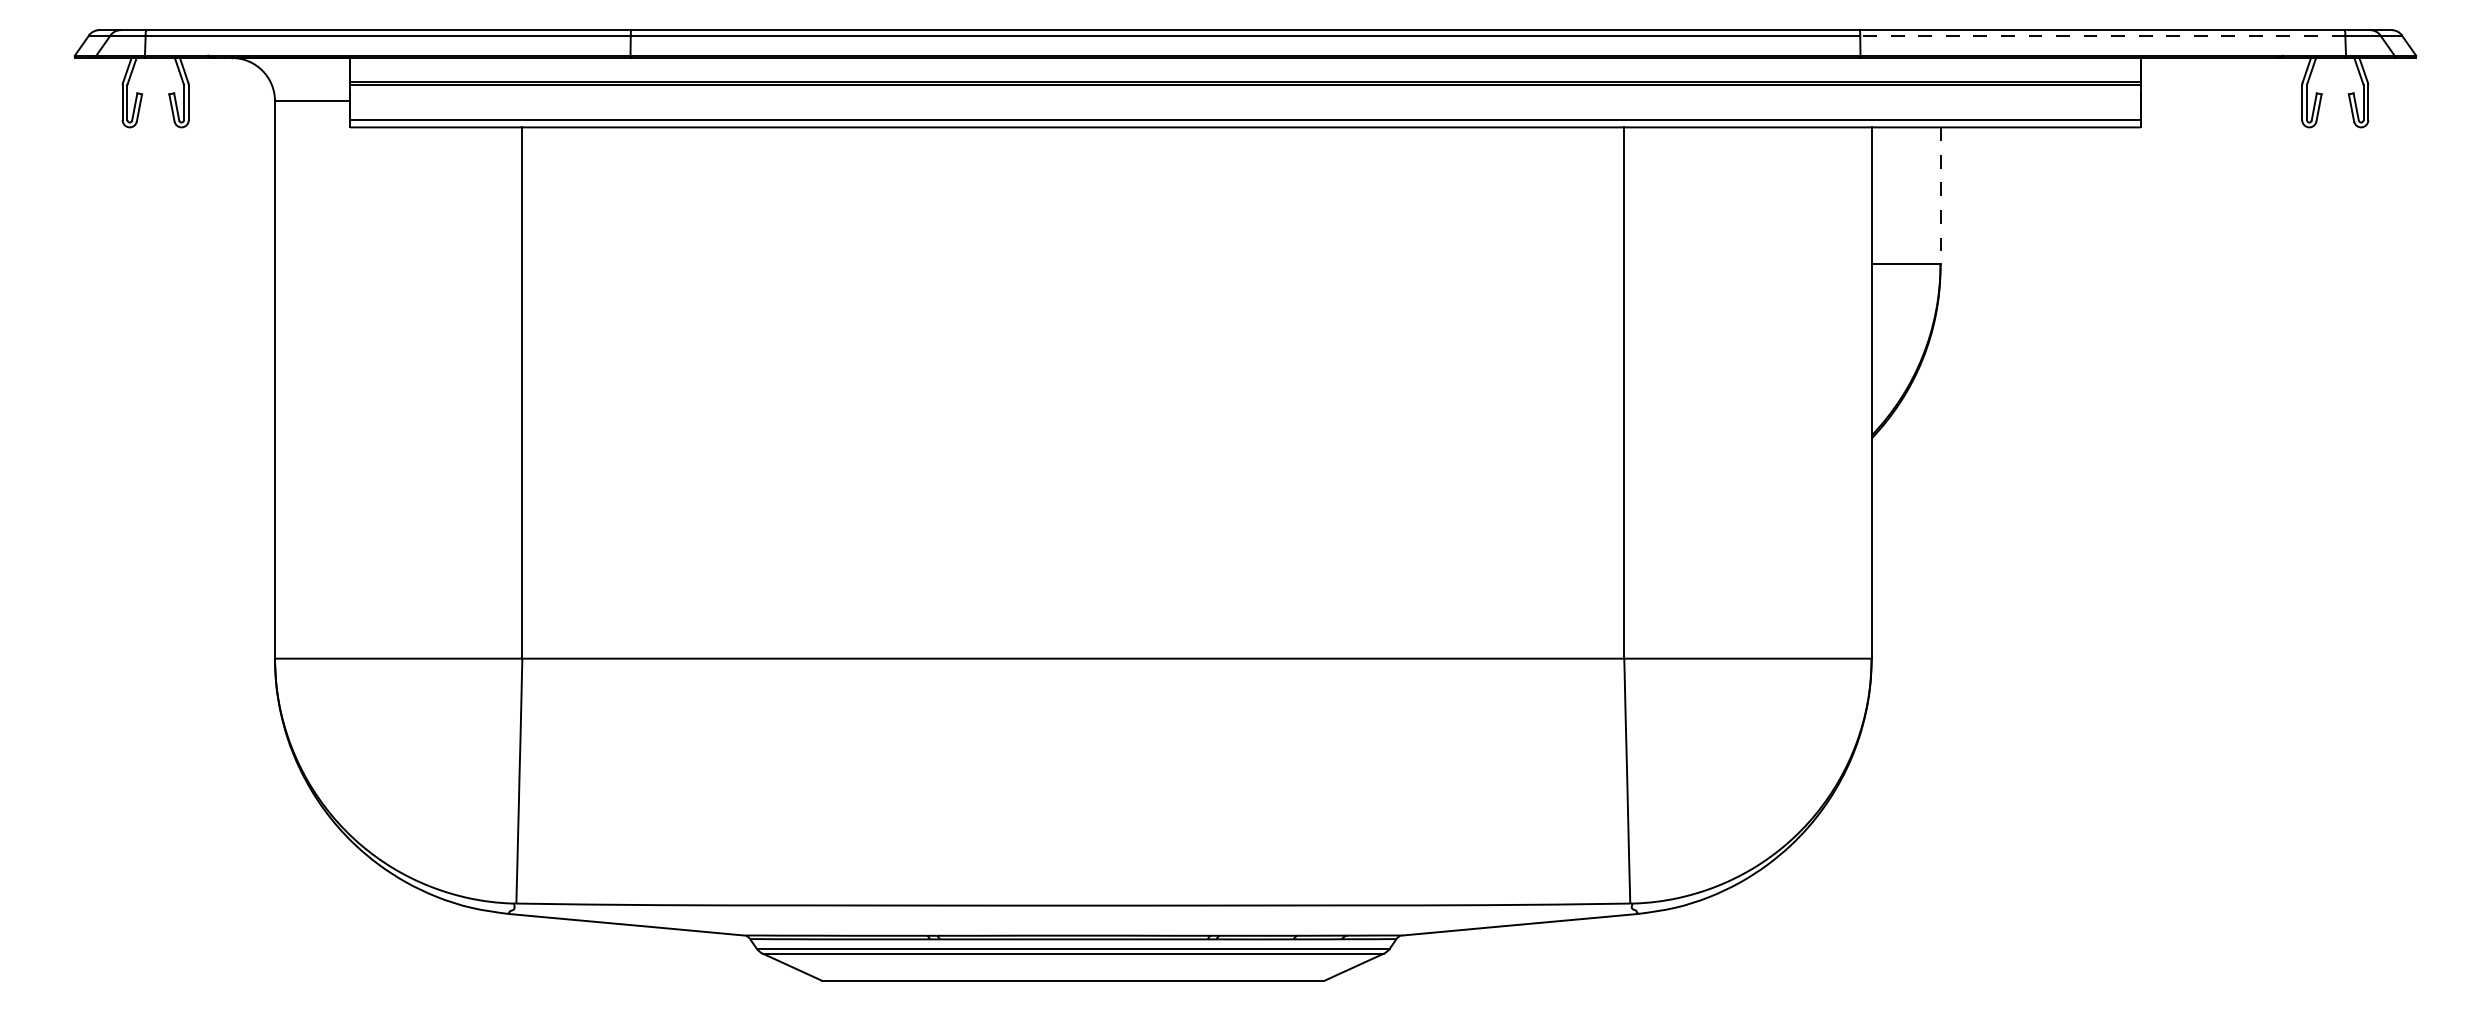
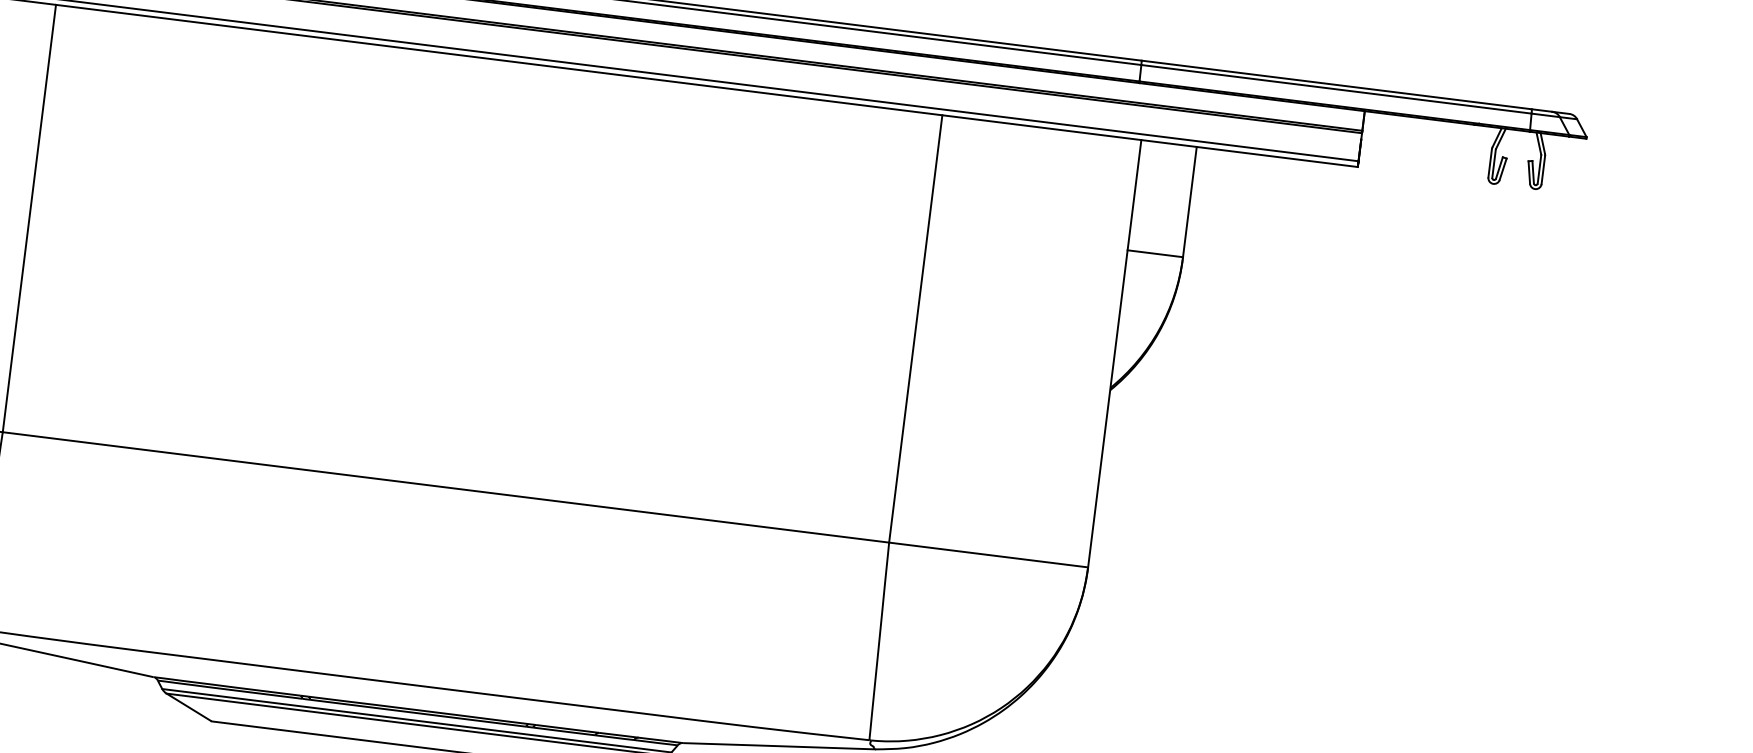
line: (2102, 35) -> (1336, 89), dashed -> solid
line: (1940, 195) -> (1189, 201), dashed -> solid

